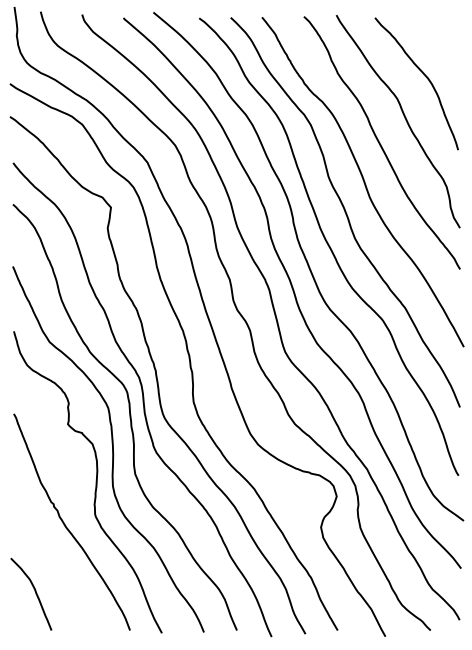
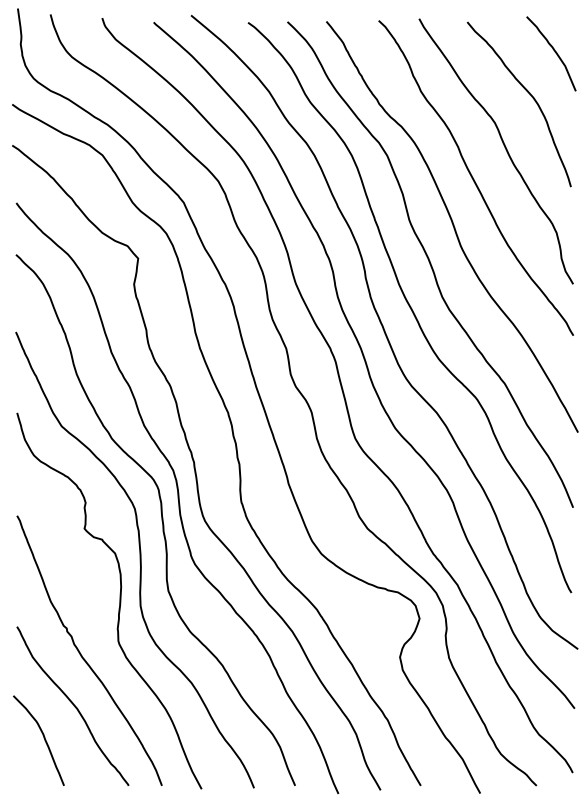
curve: (444, 41) -> (553, 51), added
curve: (58, 566) -> (72, 706), added

